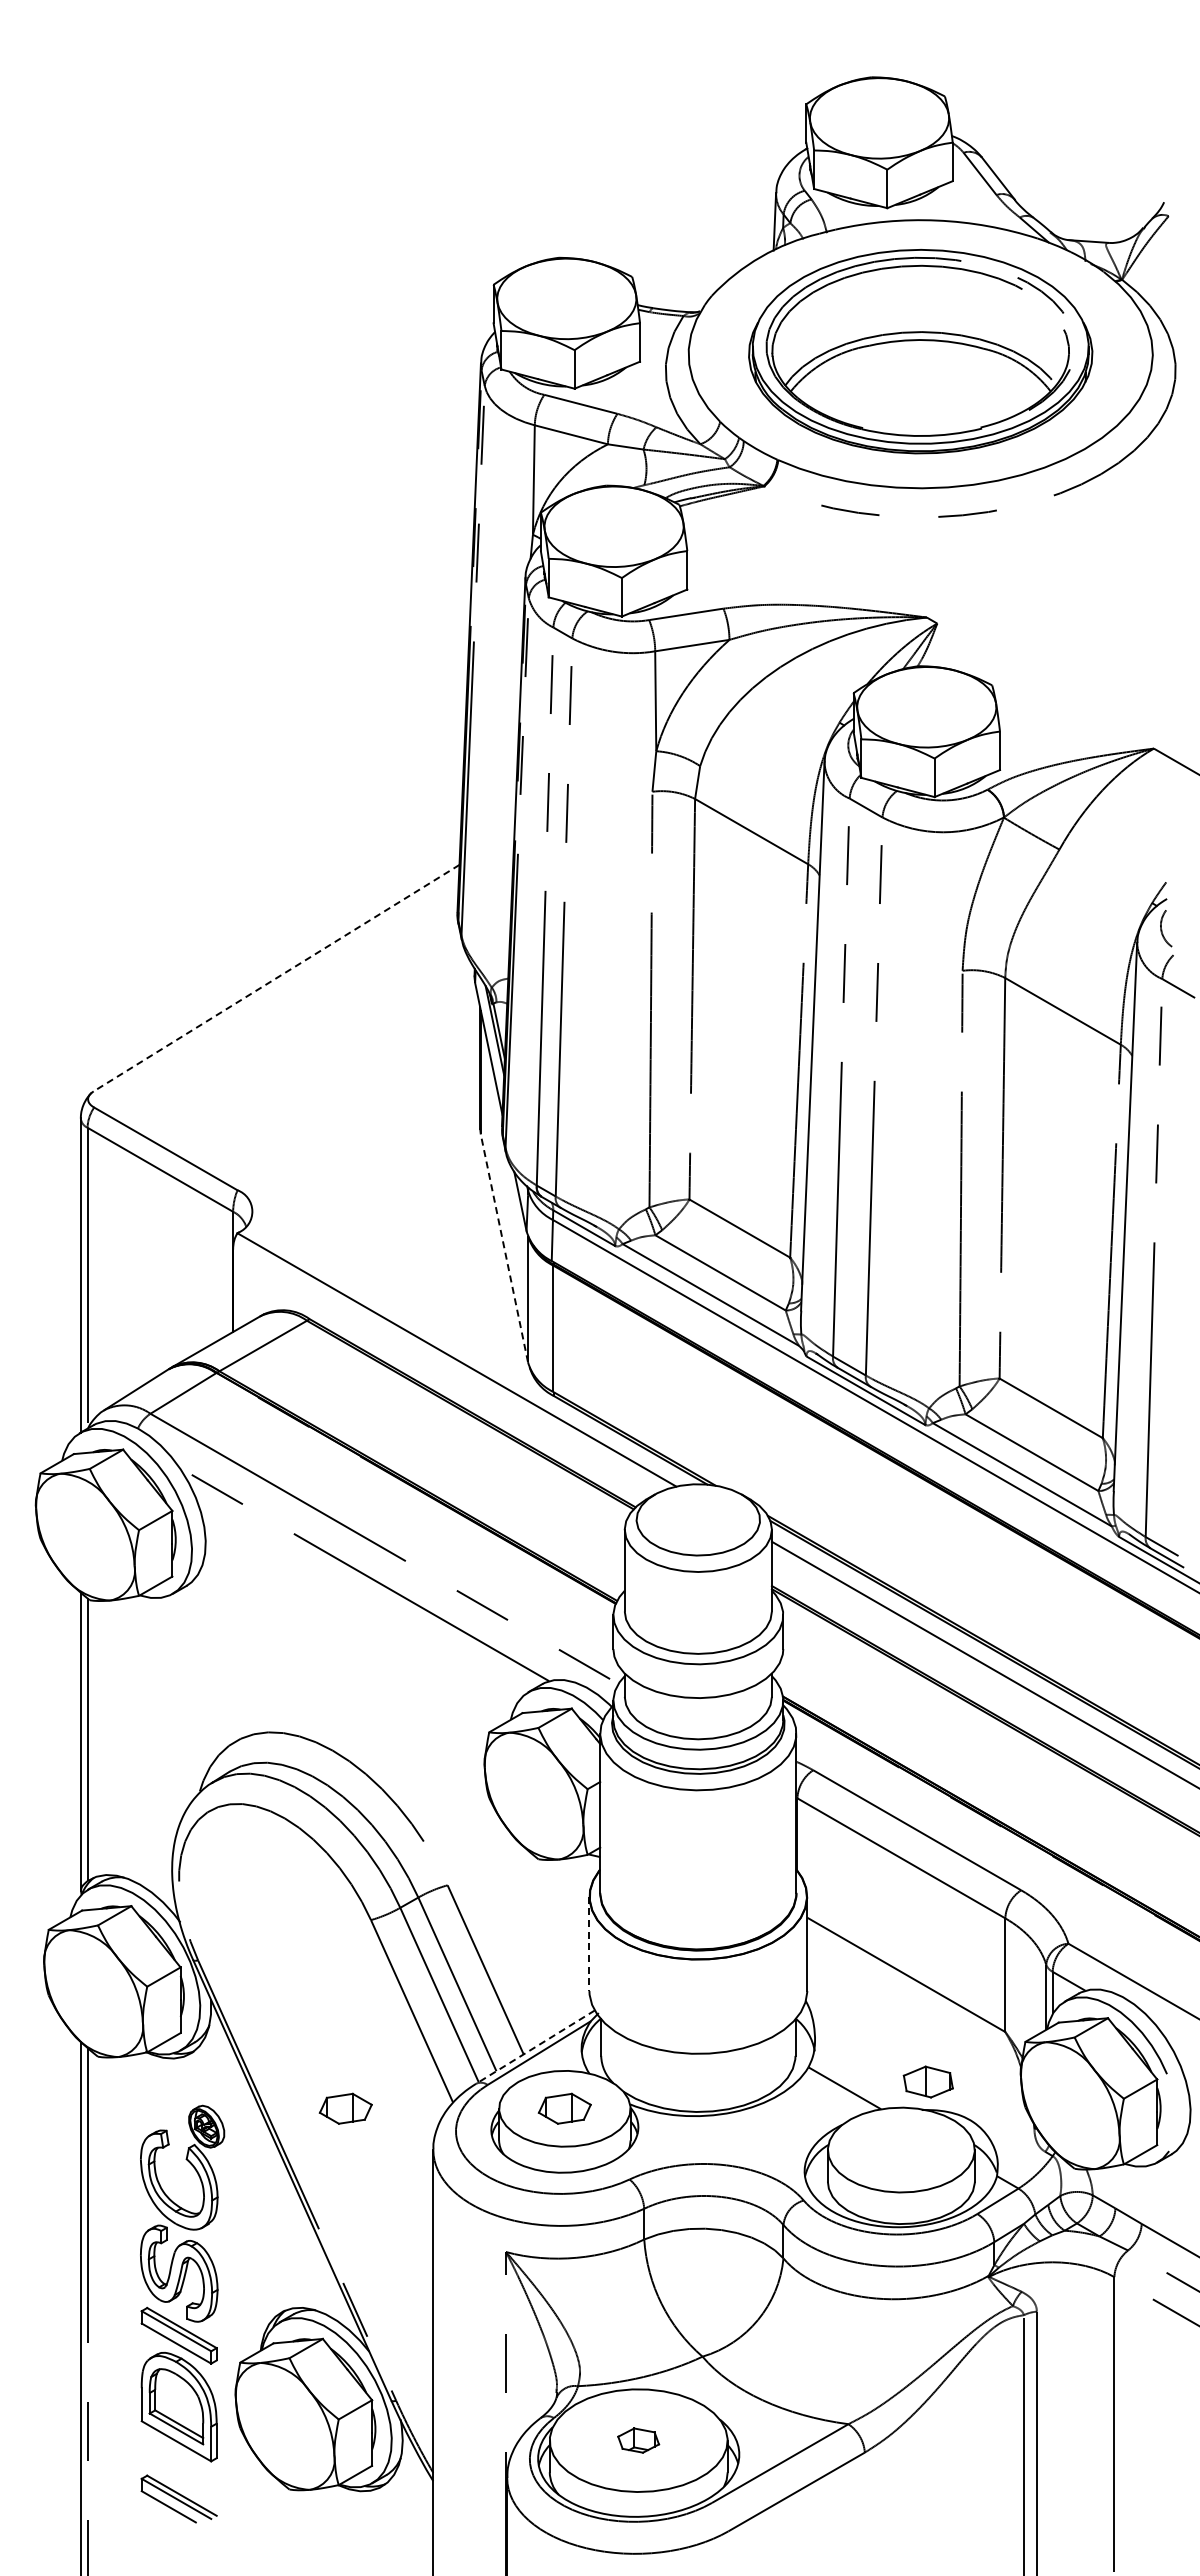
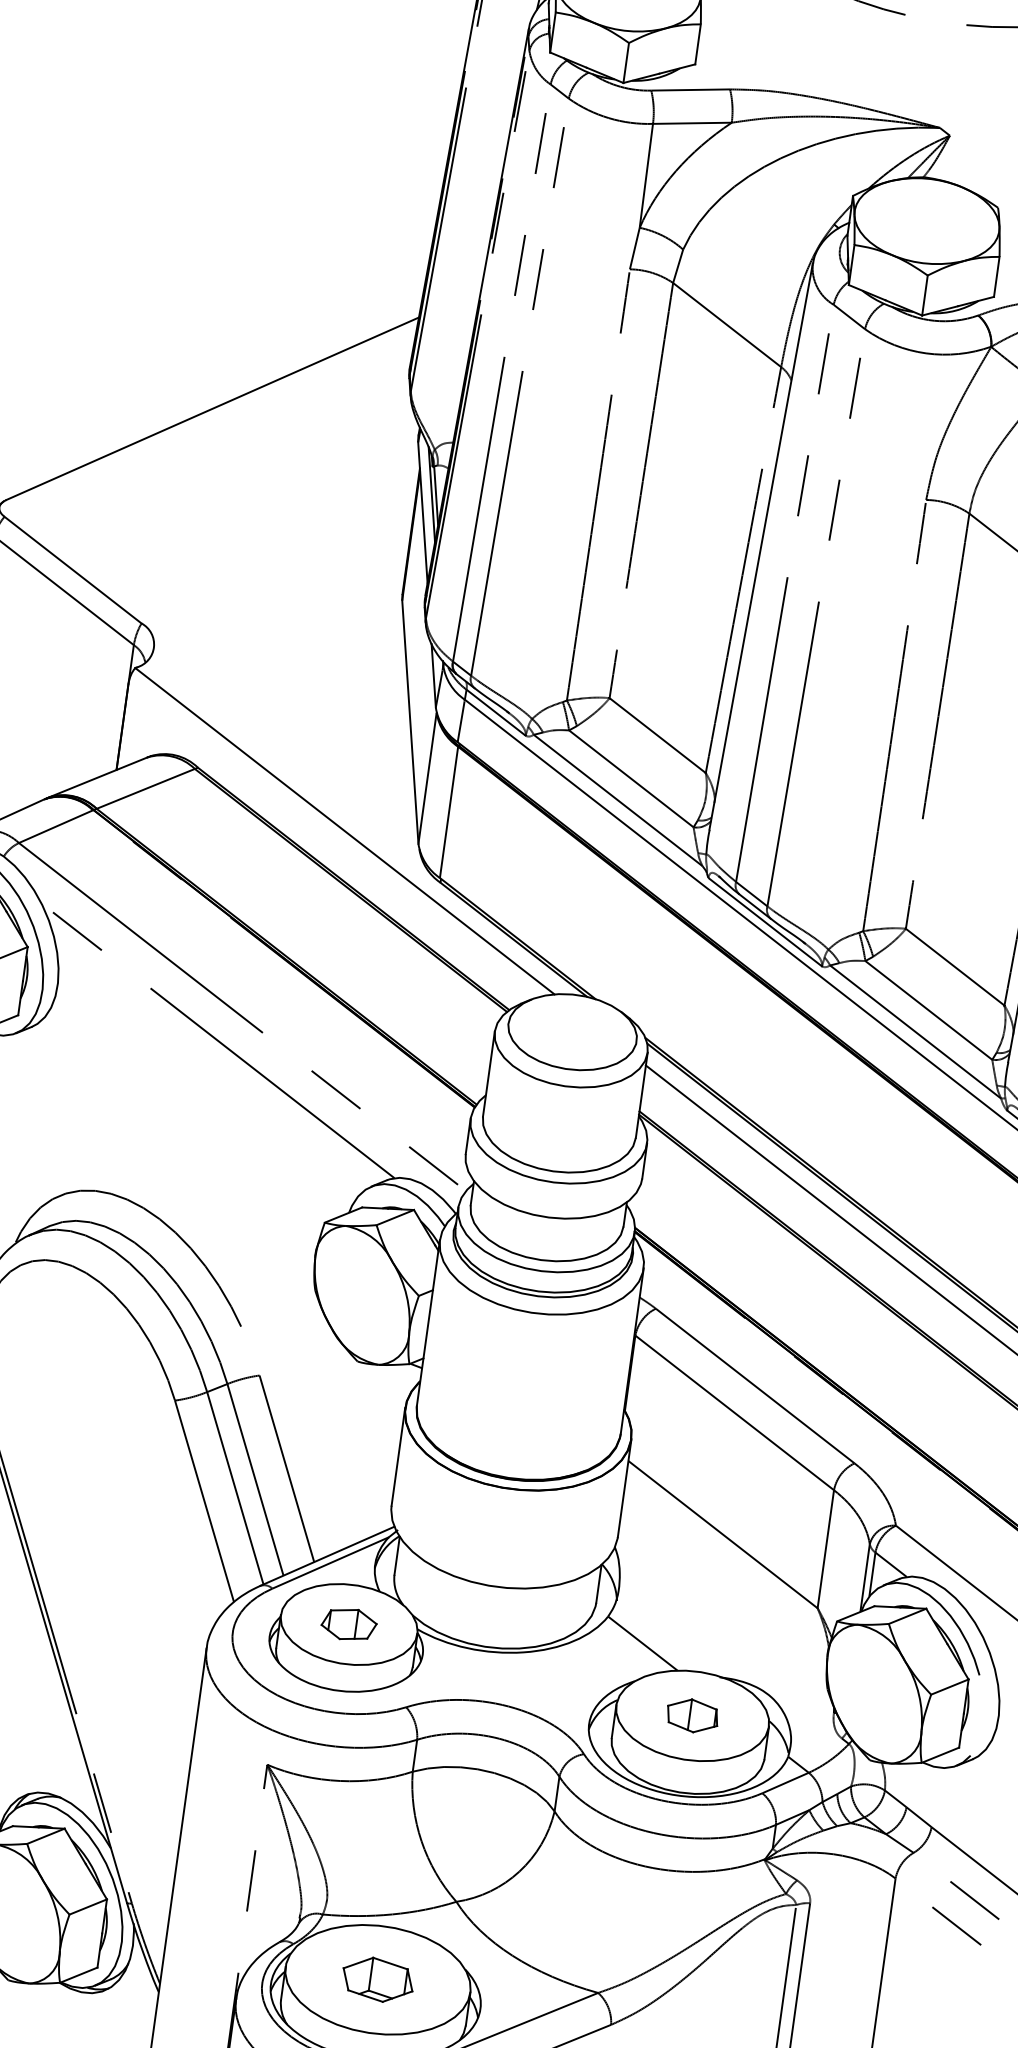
line: (276, 978) -> (212, 409), dashed -> solid
line: (504, 1247) -> (410, 721), dashed -> solid
line: (589, 1944) -> (398, 1457), dashed -> solid
line: (535, 2047) -> (327, 1556), dashed -> solid
part: (927, 2081) -> (691, 1715), moved
part: (345, 2108) -> (121, 1592), removed
part: (638, 2440) -> (377, 1979), size x1.67

